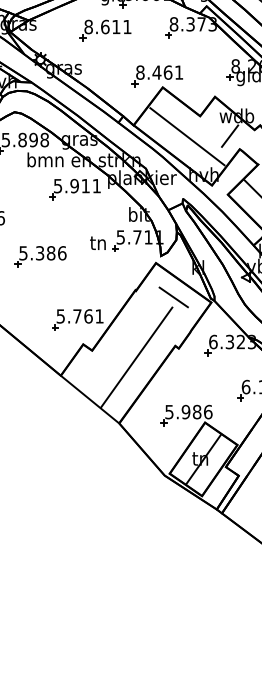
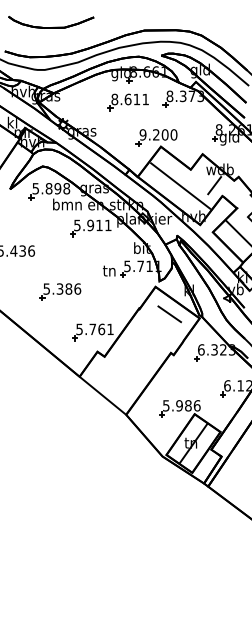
part: (104, 30) -> (127, 102), moved
text: (159, 72) -> (158, 134), 8.461 -> 9.200
part: (40, 256) -> (60, 291), moved
line: (137, 356) -> (140, 361), removed

